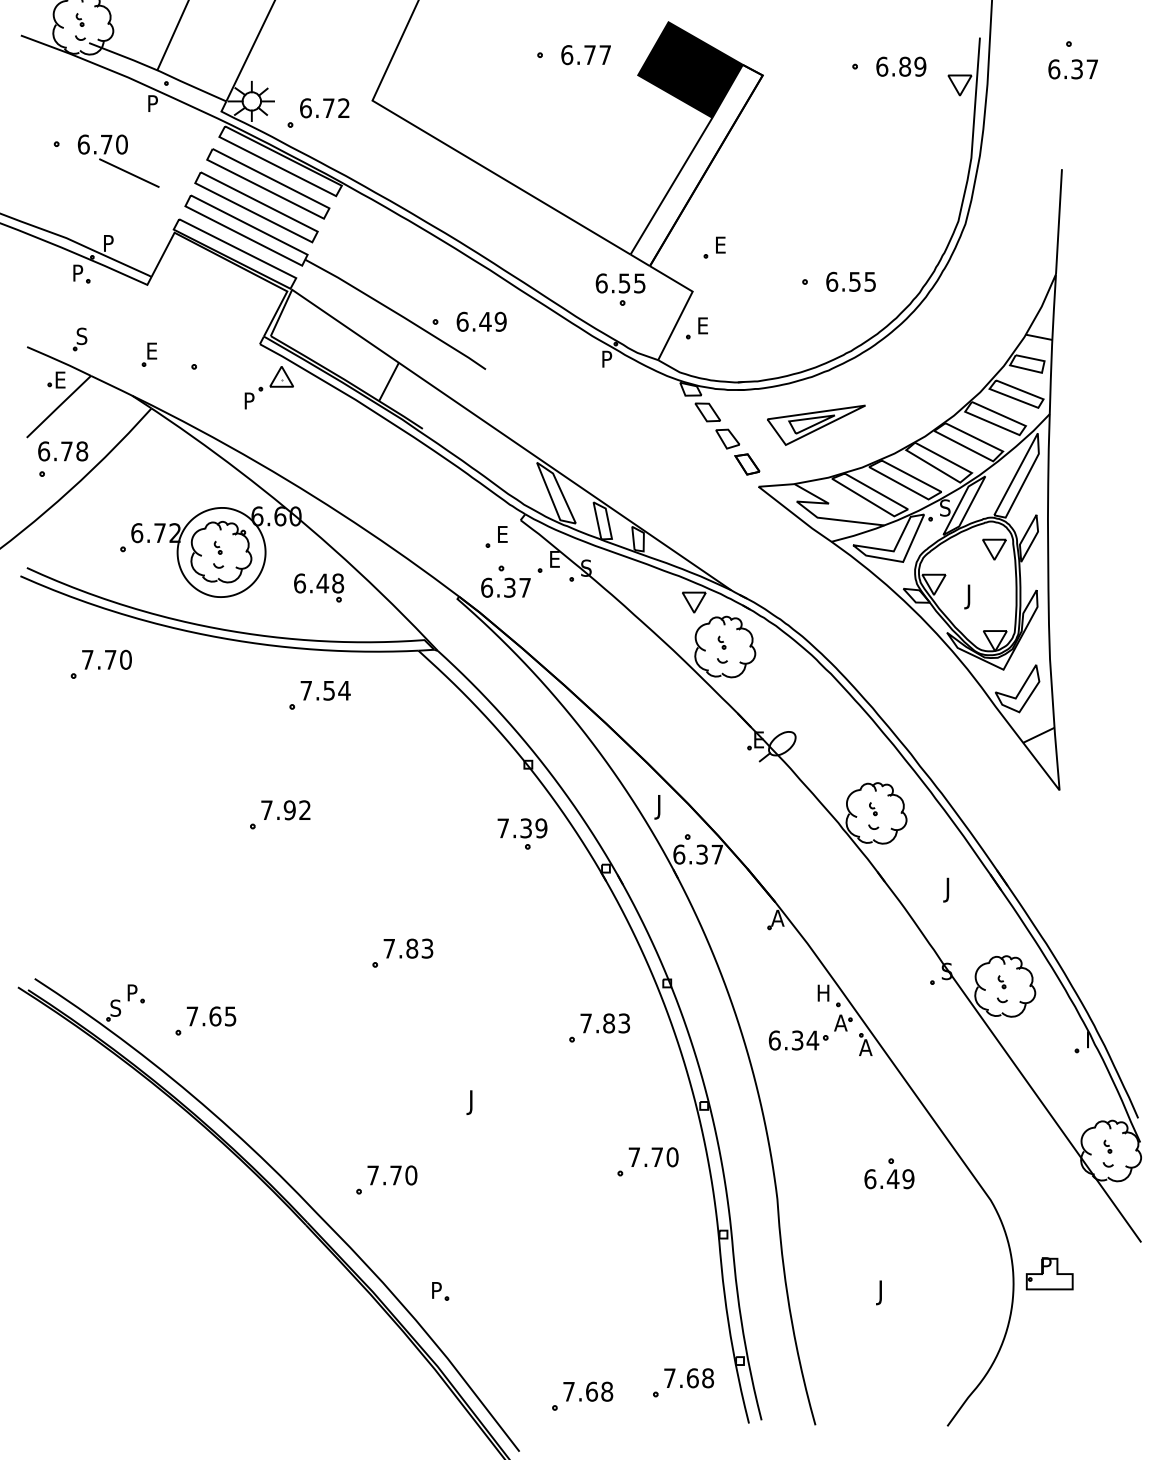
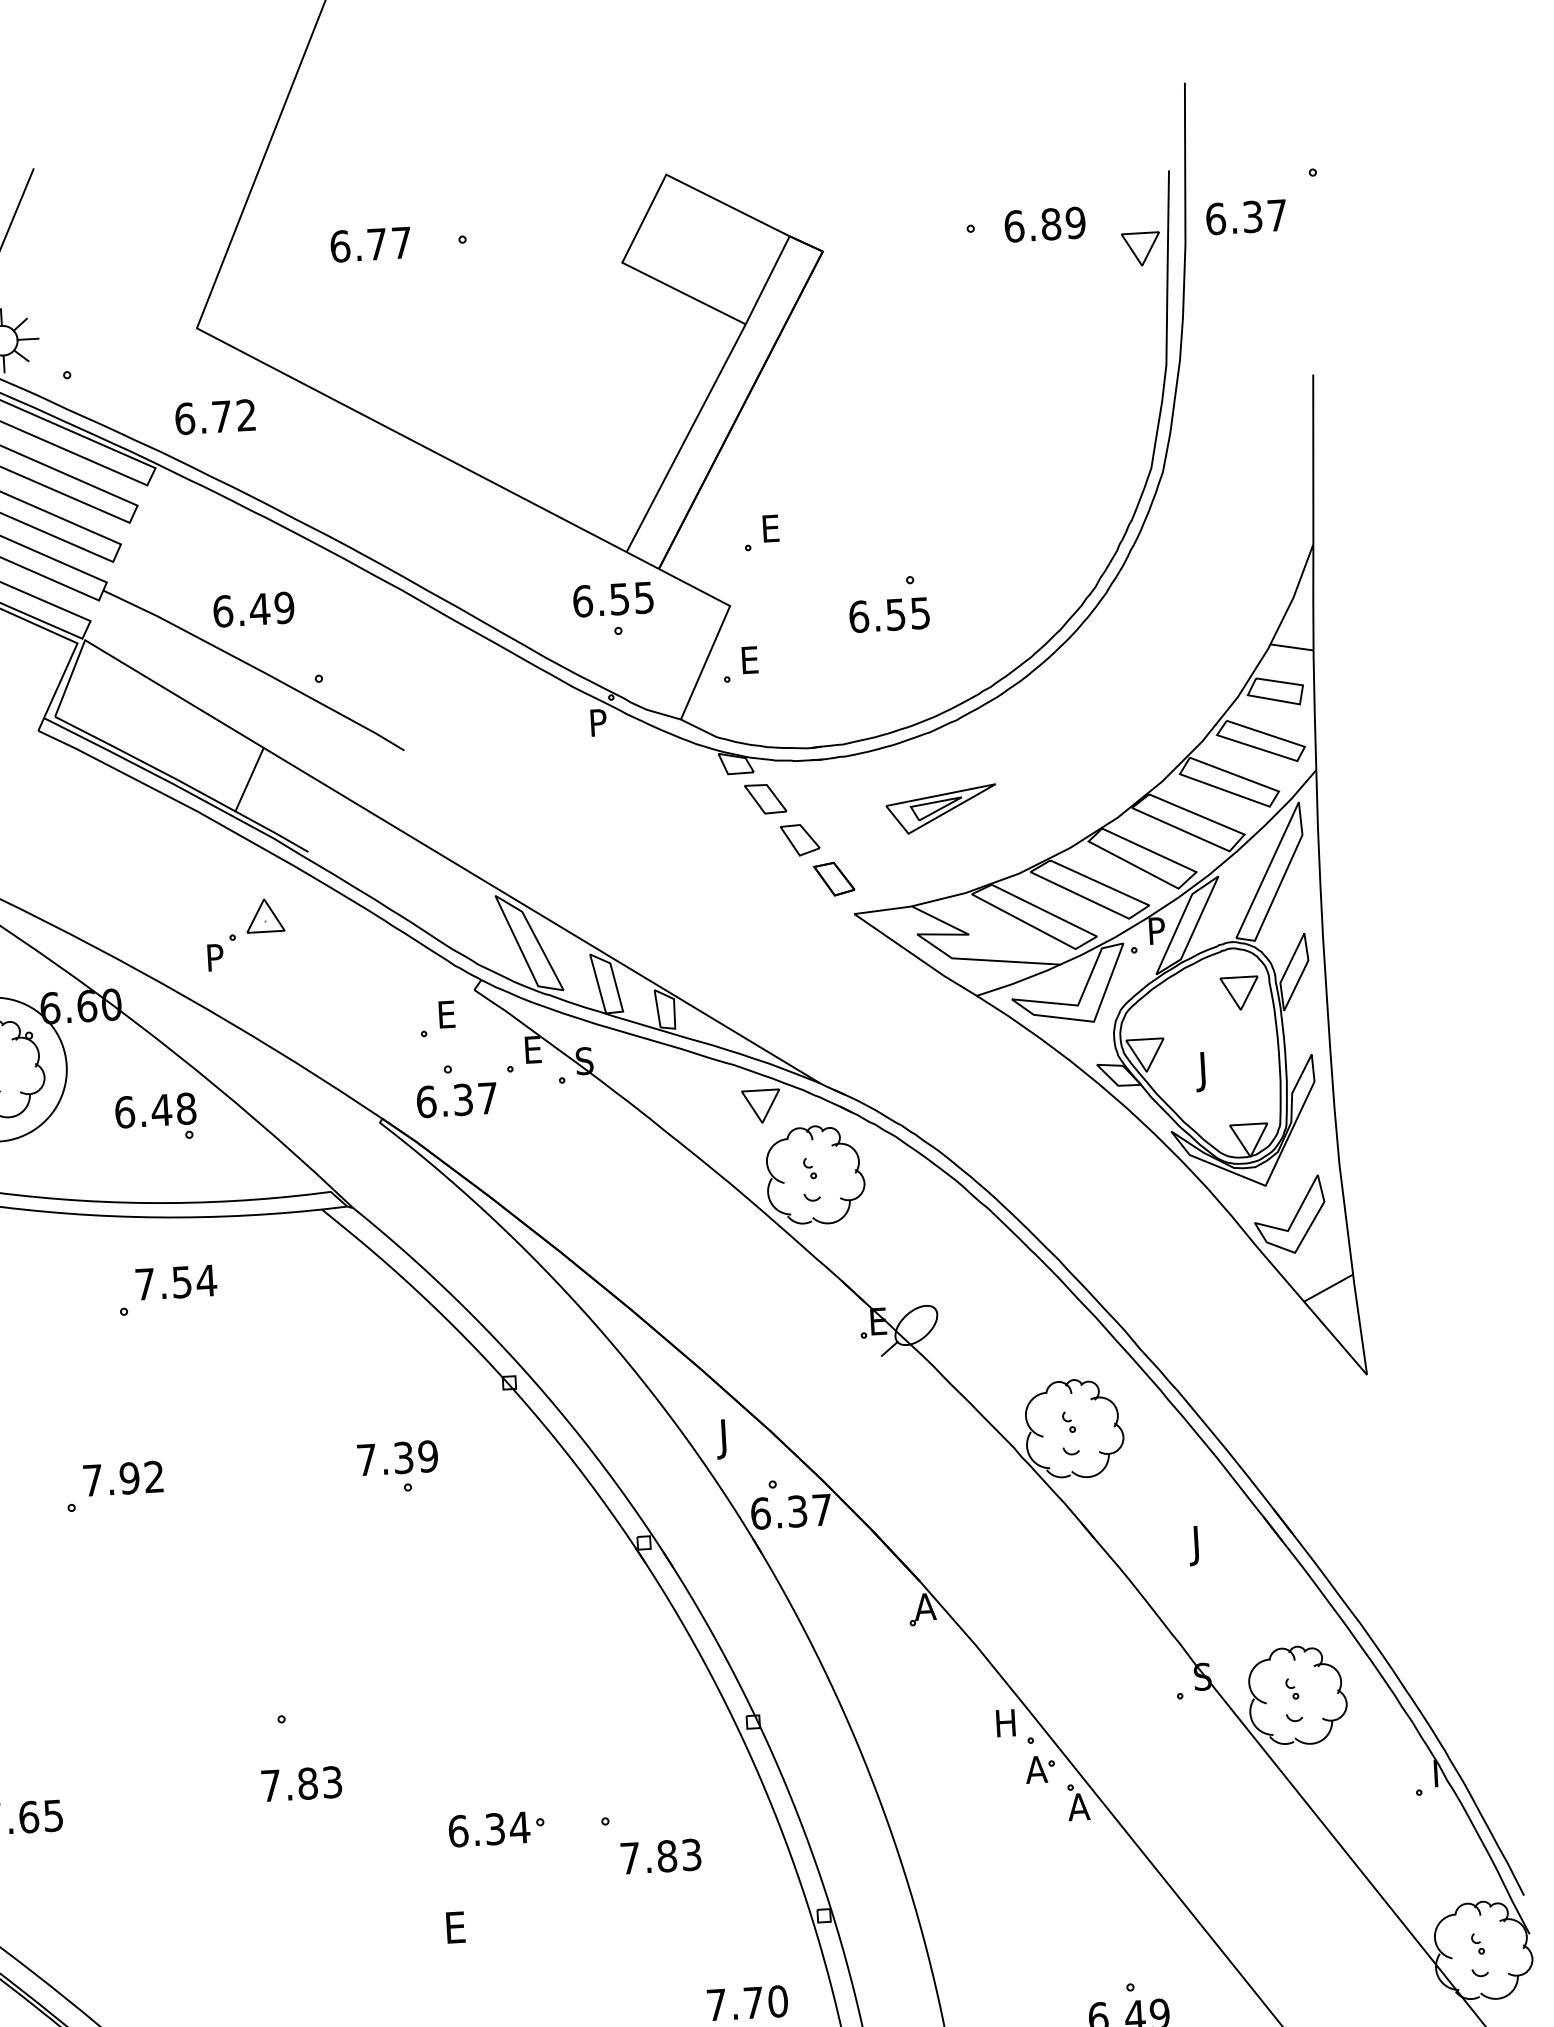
text: (585, 55) -> (369, 245), moved
fill: (690, 69) -> (705, 248), removed
text: (1072, 69) -> (1245, 217), moved
text: (324, 108) -> (214, 417), moved
text: (850, 281) -> (888, 614), moved
text: (481, 321) -> (253, 609), moved
part: (268, 387) -> (244, 934), moved
part: (816, 424) -> (941, 808), size x0.7
text: (945, 507) -> (1157, 930), S -> P
part: (522, 833) -> (398, 1466), moved
text: (408, 948) -> (301, 1783), moved
text: (604, 1023) -> (659, 1856), moved
part: (798, 1040) -> (496, 1829), moved
text: (473, 1102) -> (452, 1931), J -> E

